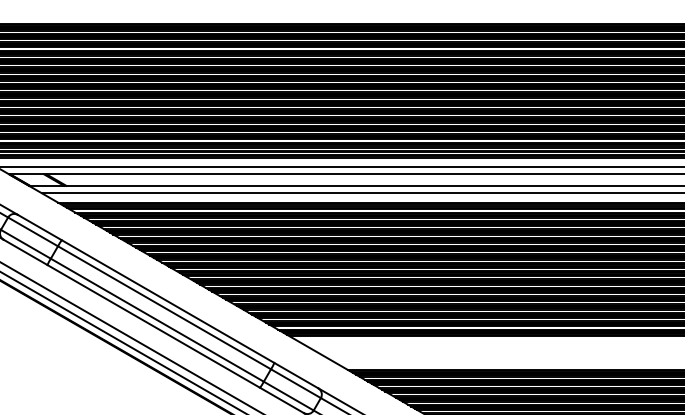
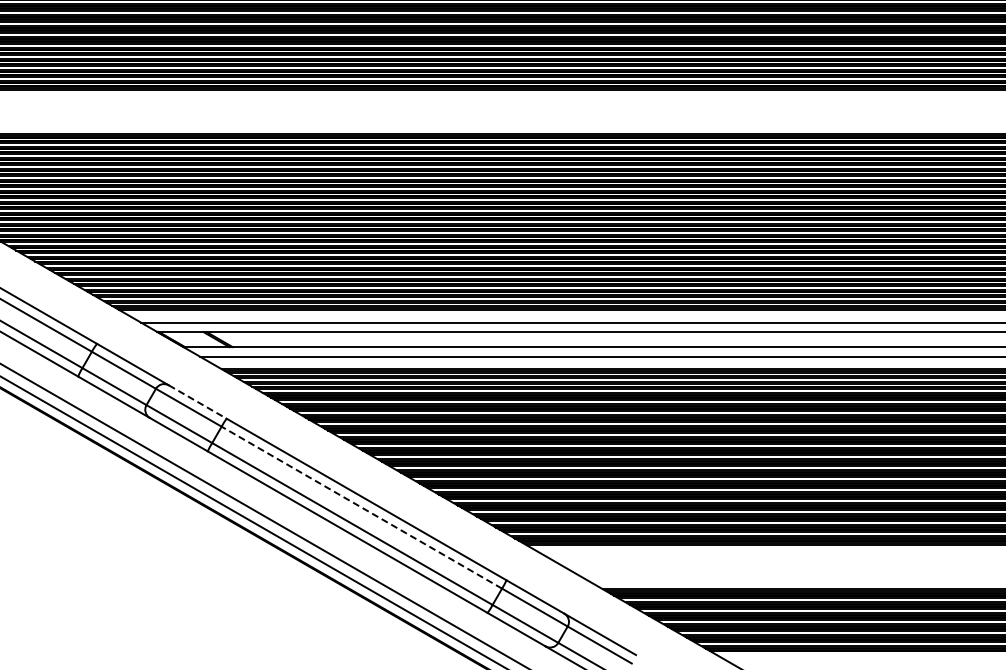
line: (40, 227) -> (198, 402), solid -> dashed
line: (164, 307) -> (361, 507), solid -> dashed

